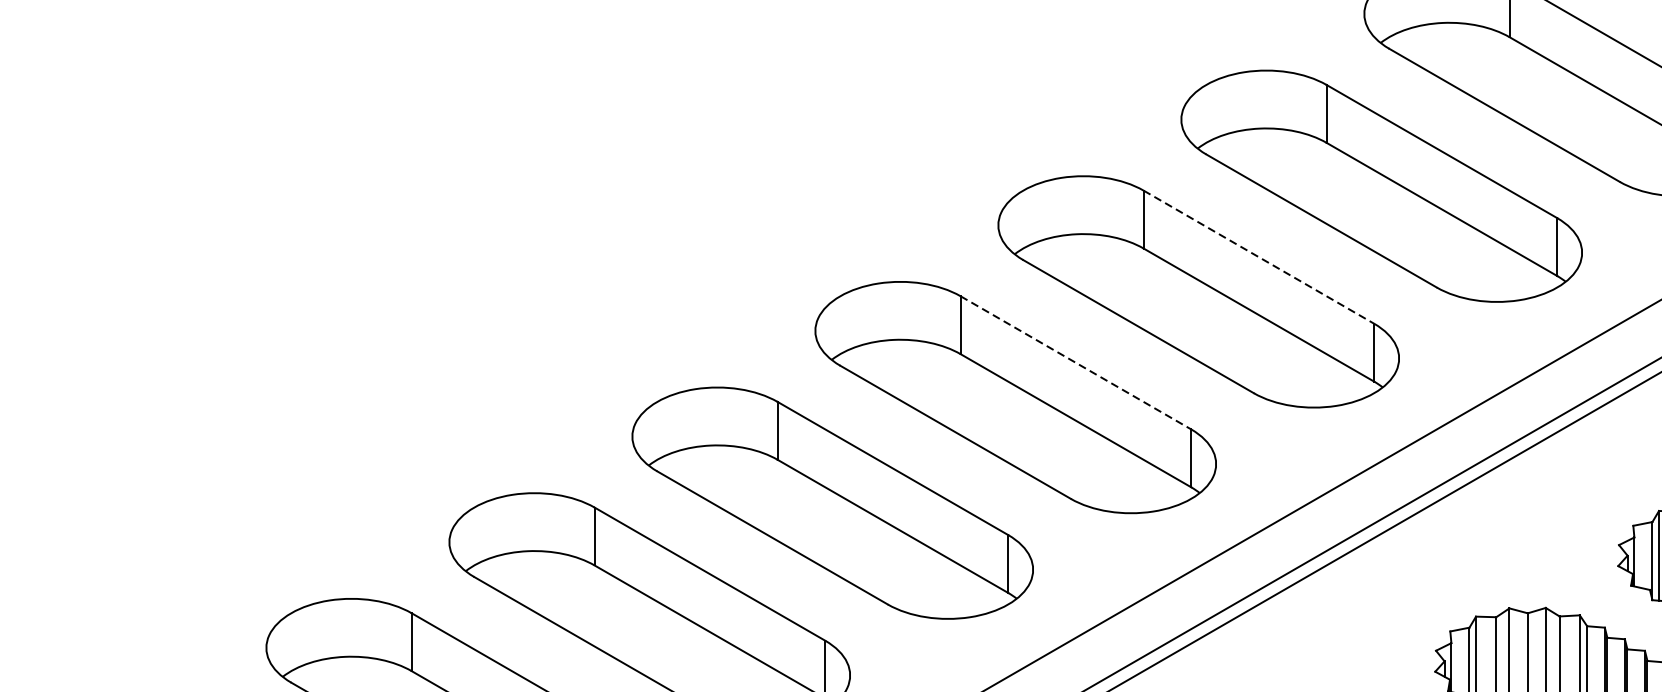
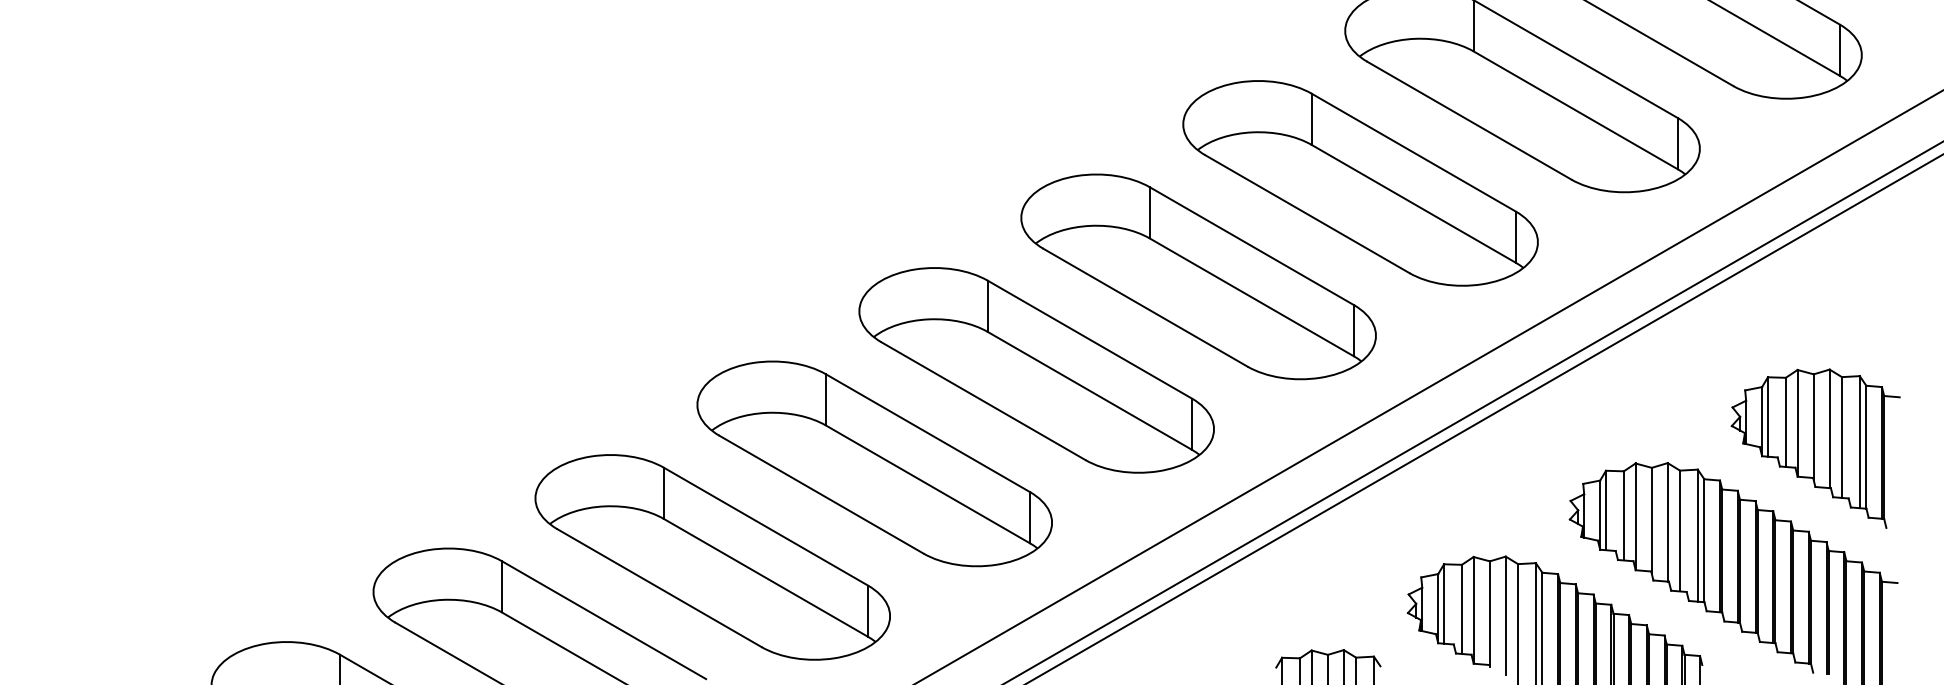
line: (1258, 257) -> (1251, 246), dashed -> solid
line: (1075, 362) -> (1089, 339), dashed -> solid

